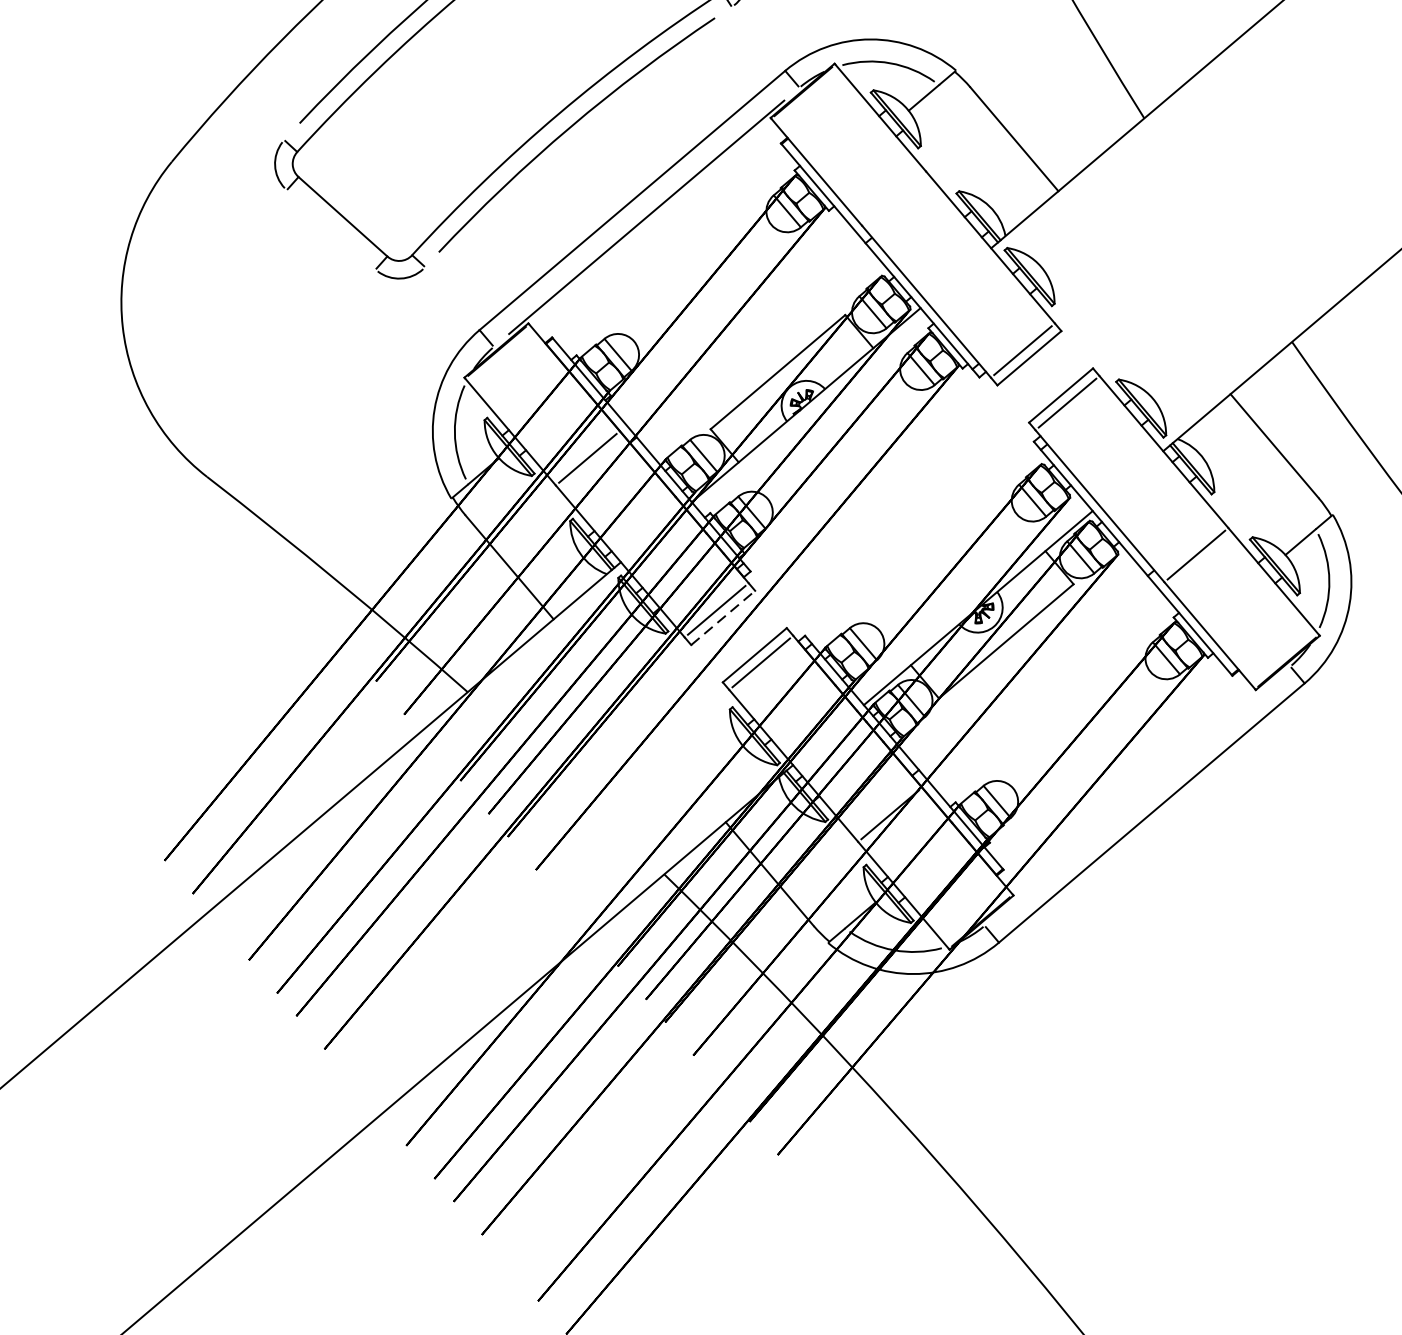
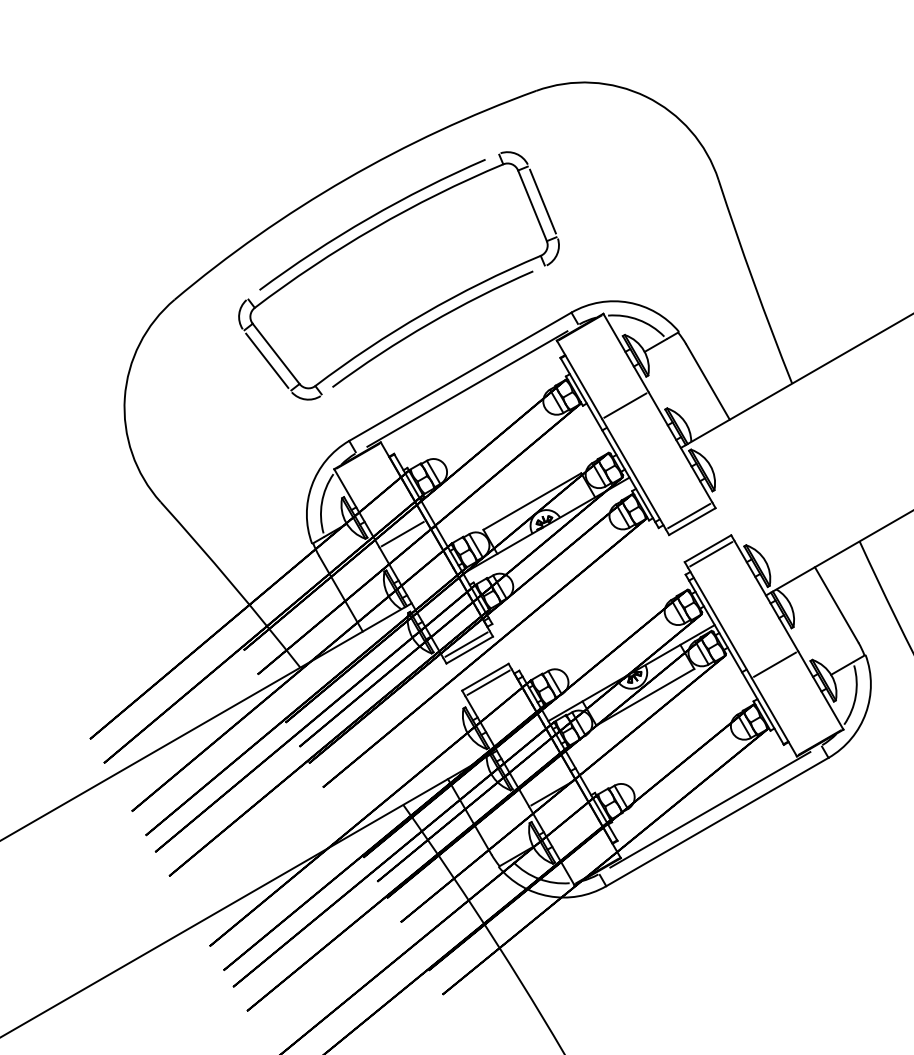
line: (894, 198) -> (625, 405), added
line: (331, 229) -> (267, 360), added
line: (722, 618) -> (469, 650), dashed -> solid
line: (1137, 795) -> (710, 809), added

